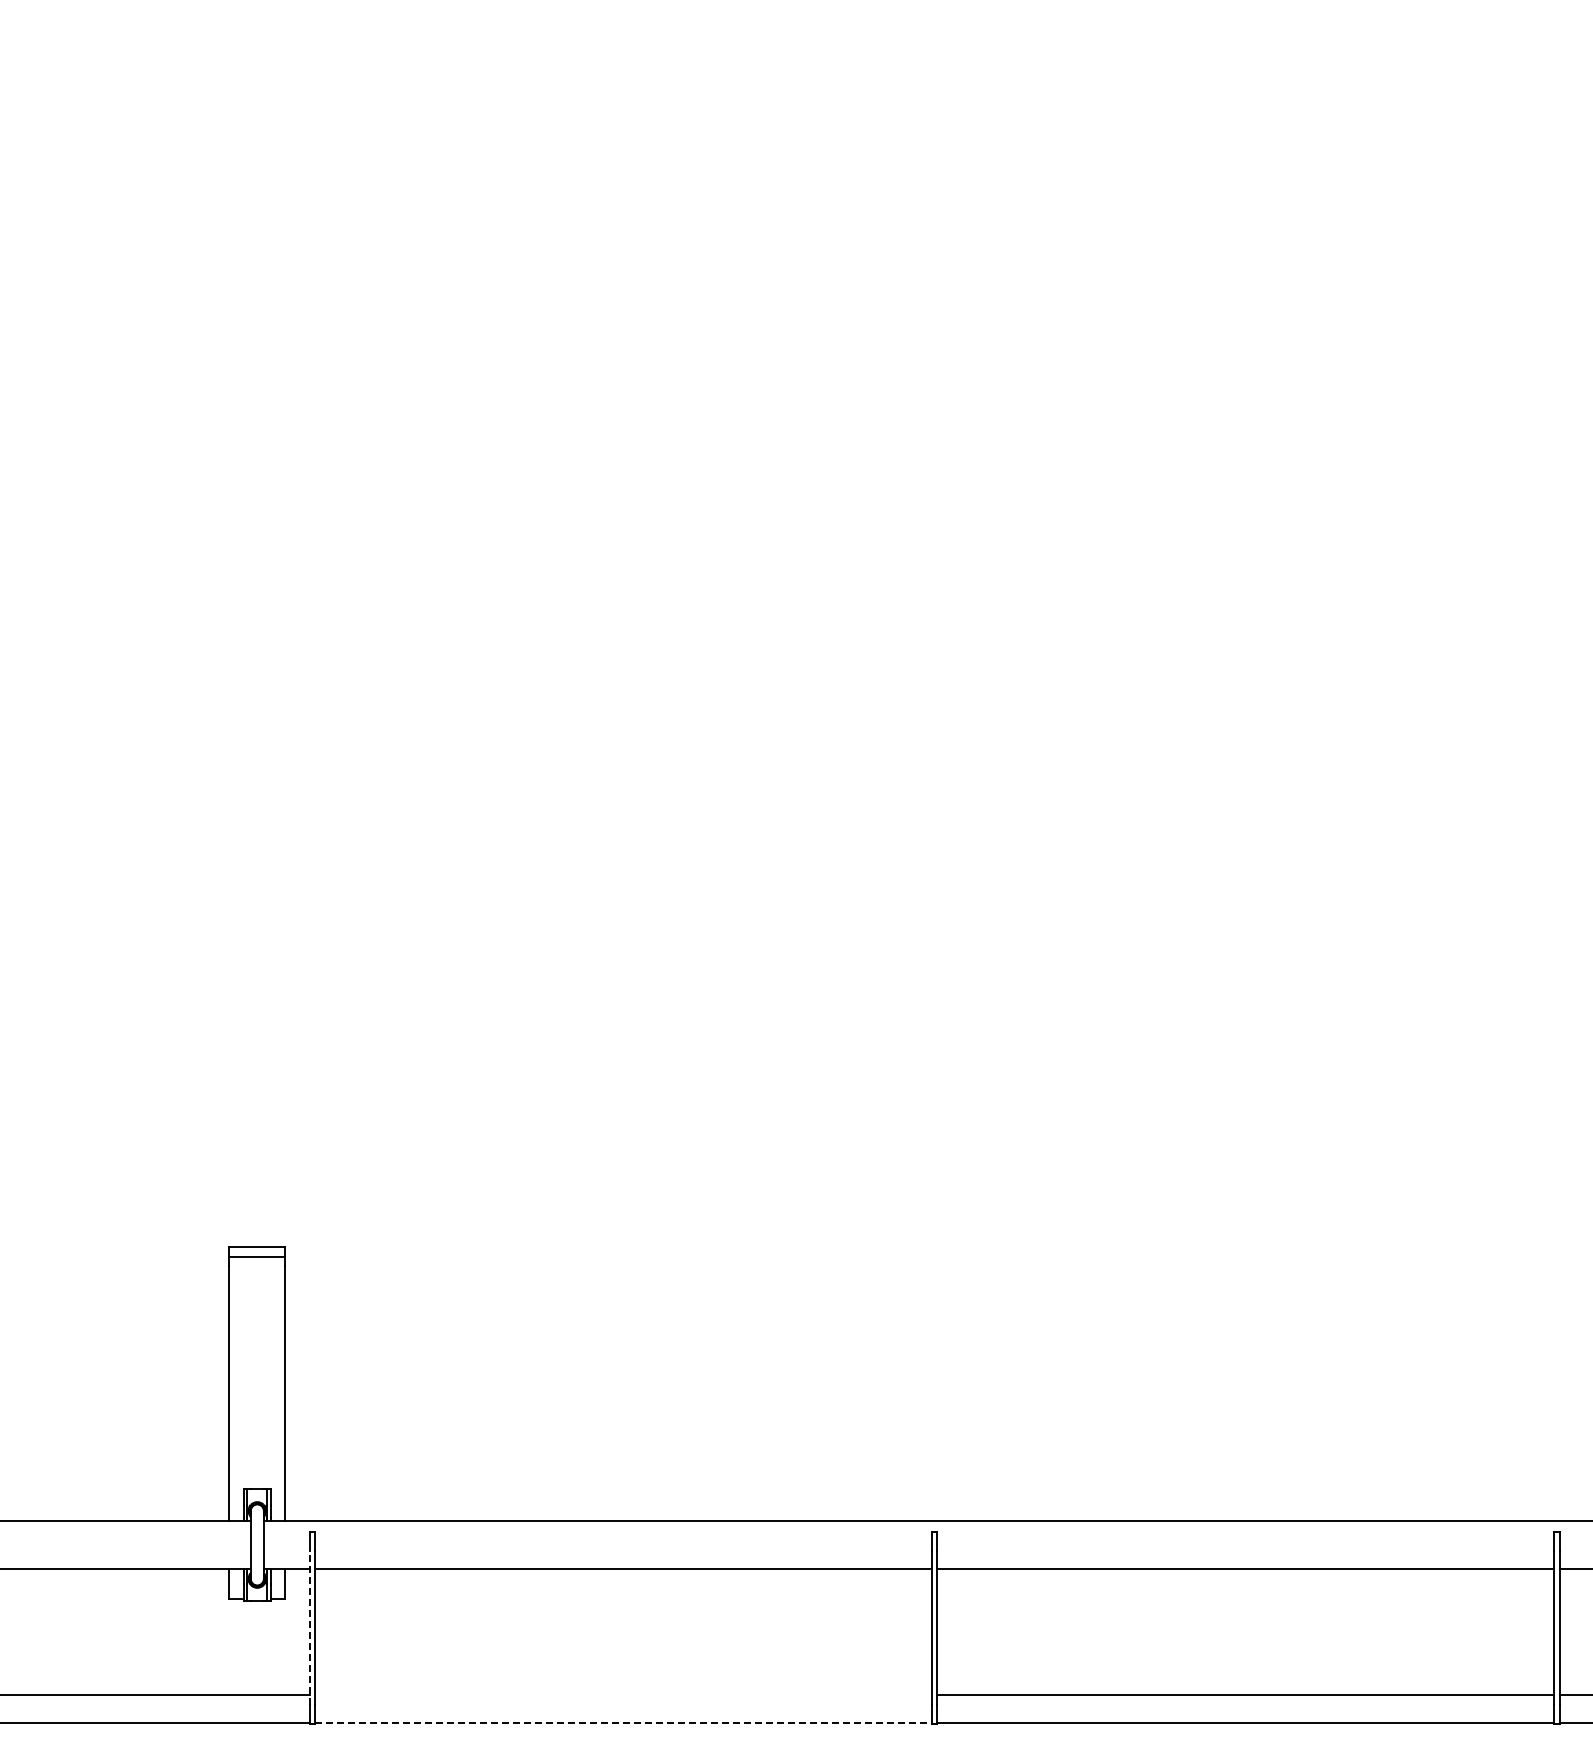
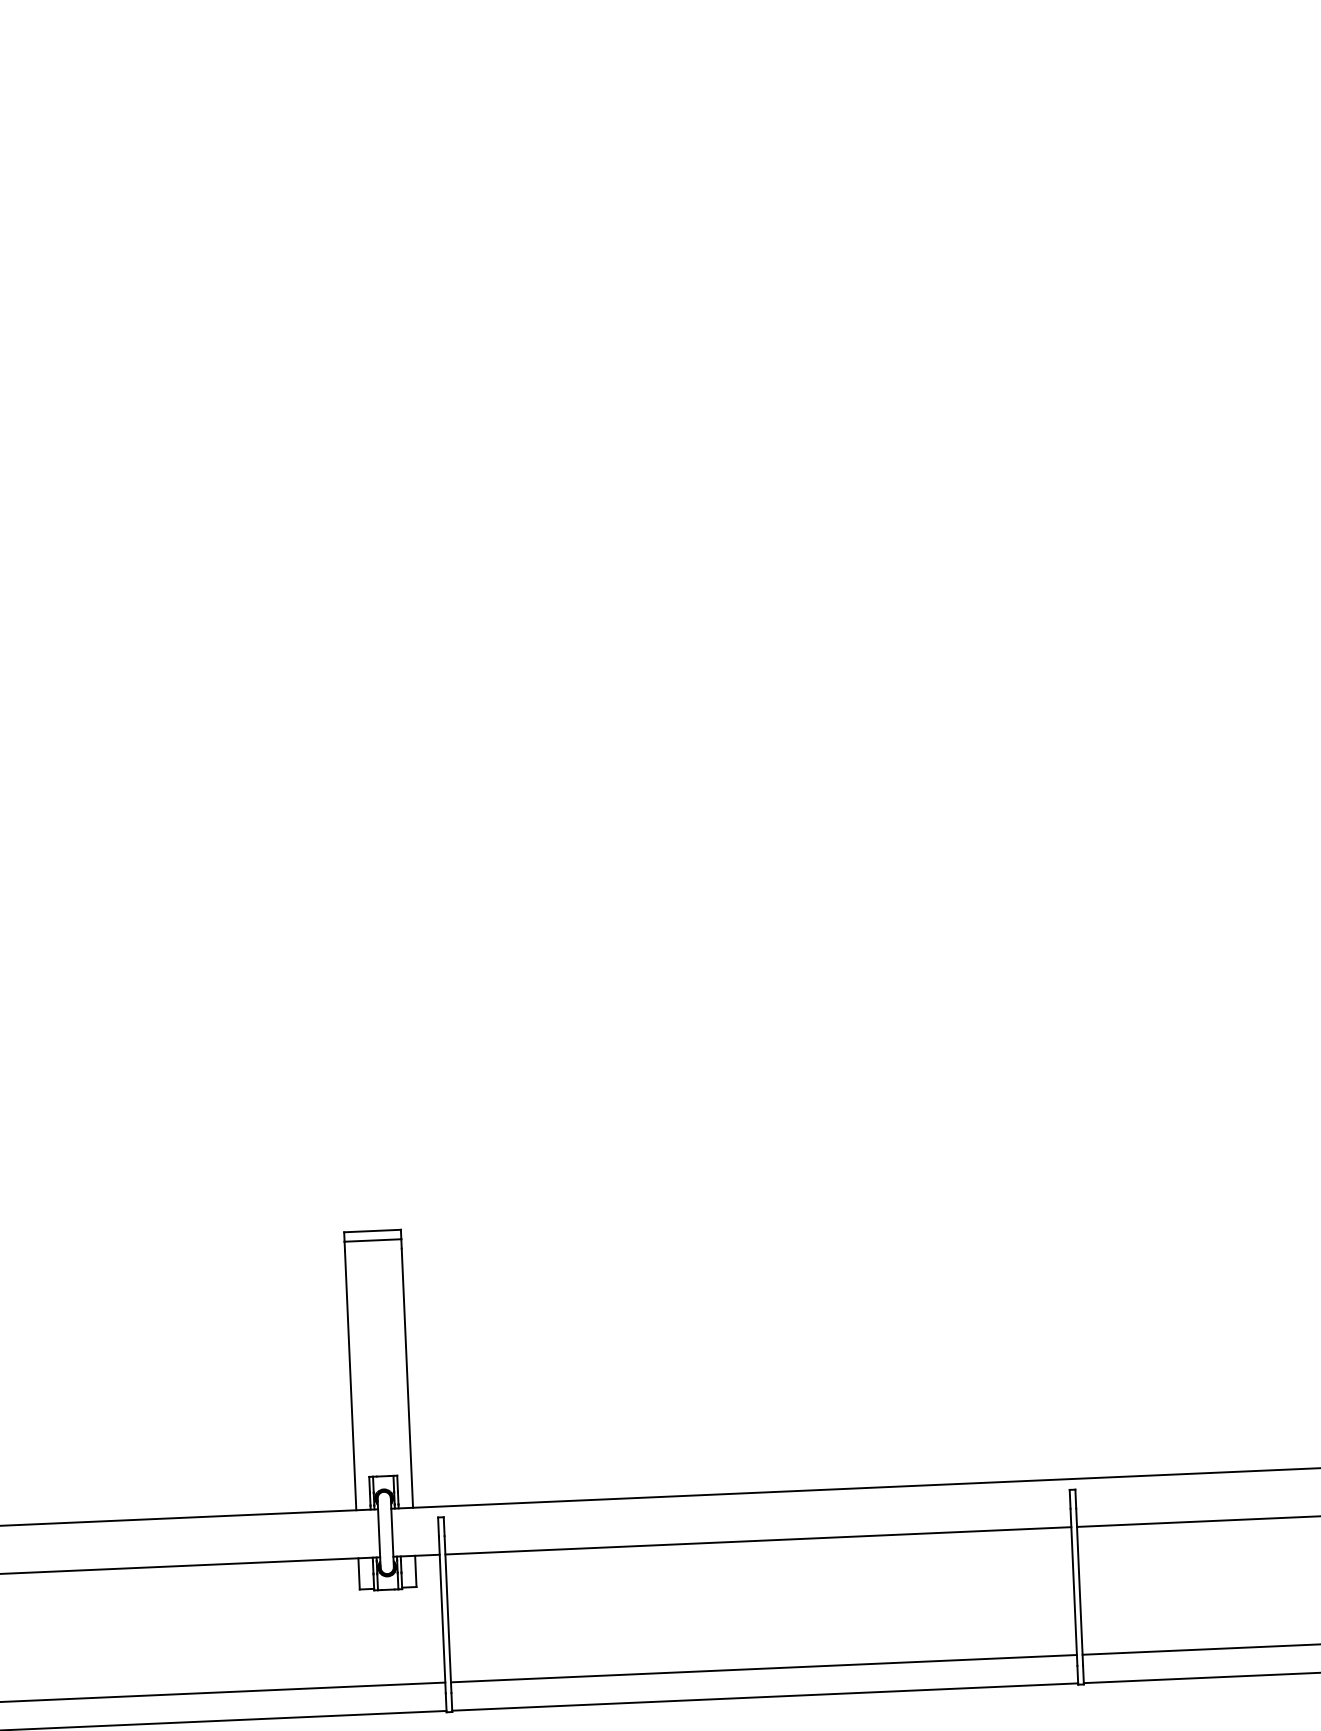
line: (309, 1627) -> (442, 1614), dashed -> solid
line: (623, 1694) -> (763, 1668), added
line: (623, 1722) -> (765, 1696), dashed -> solid

